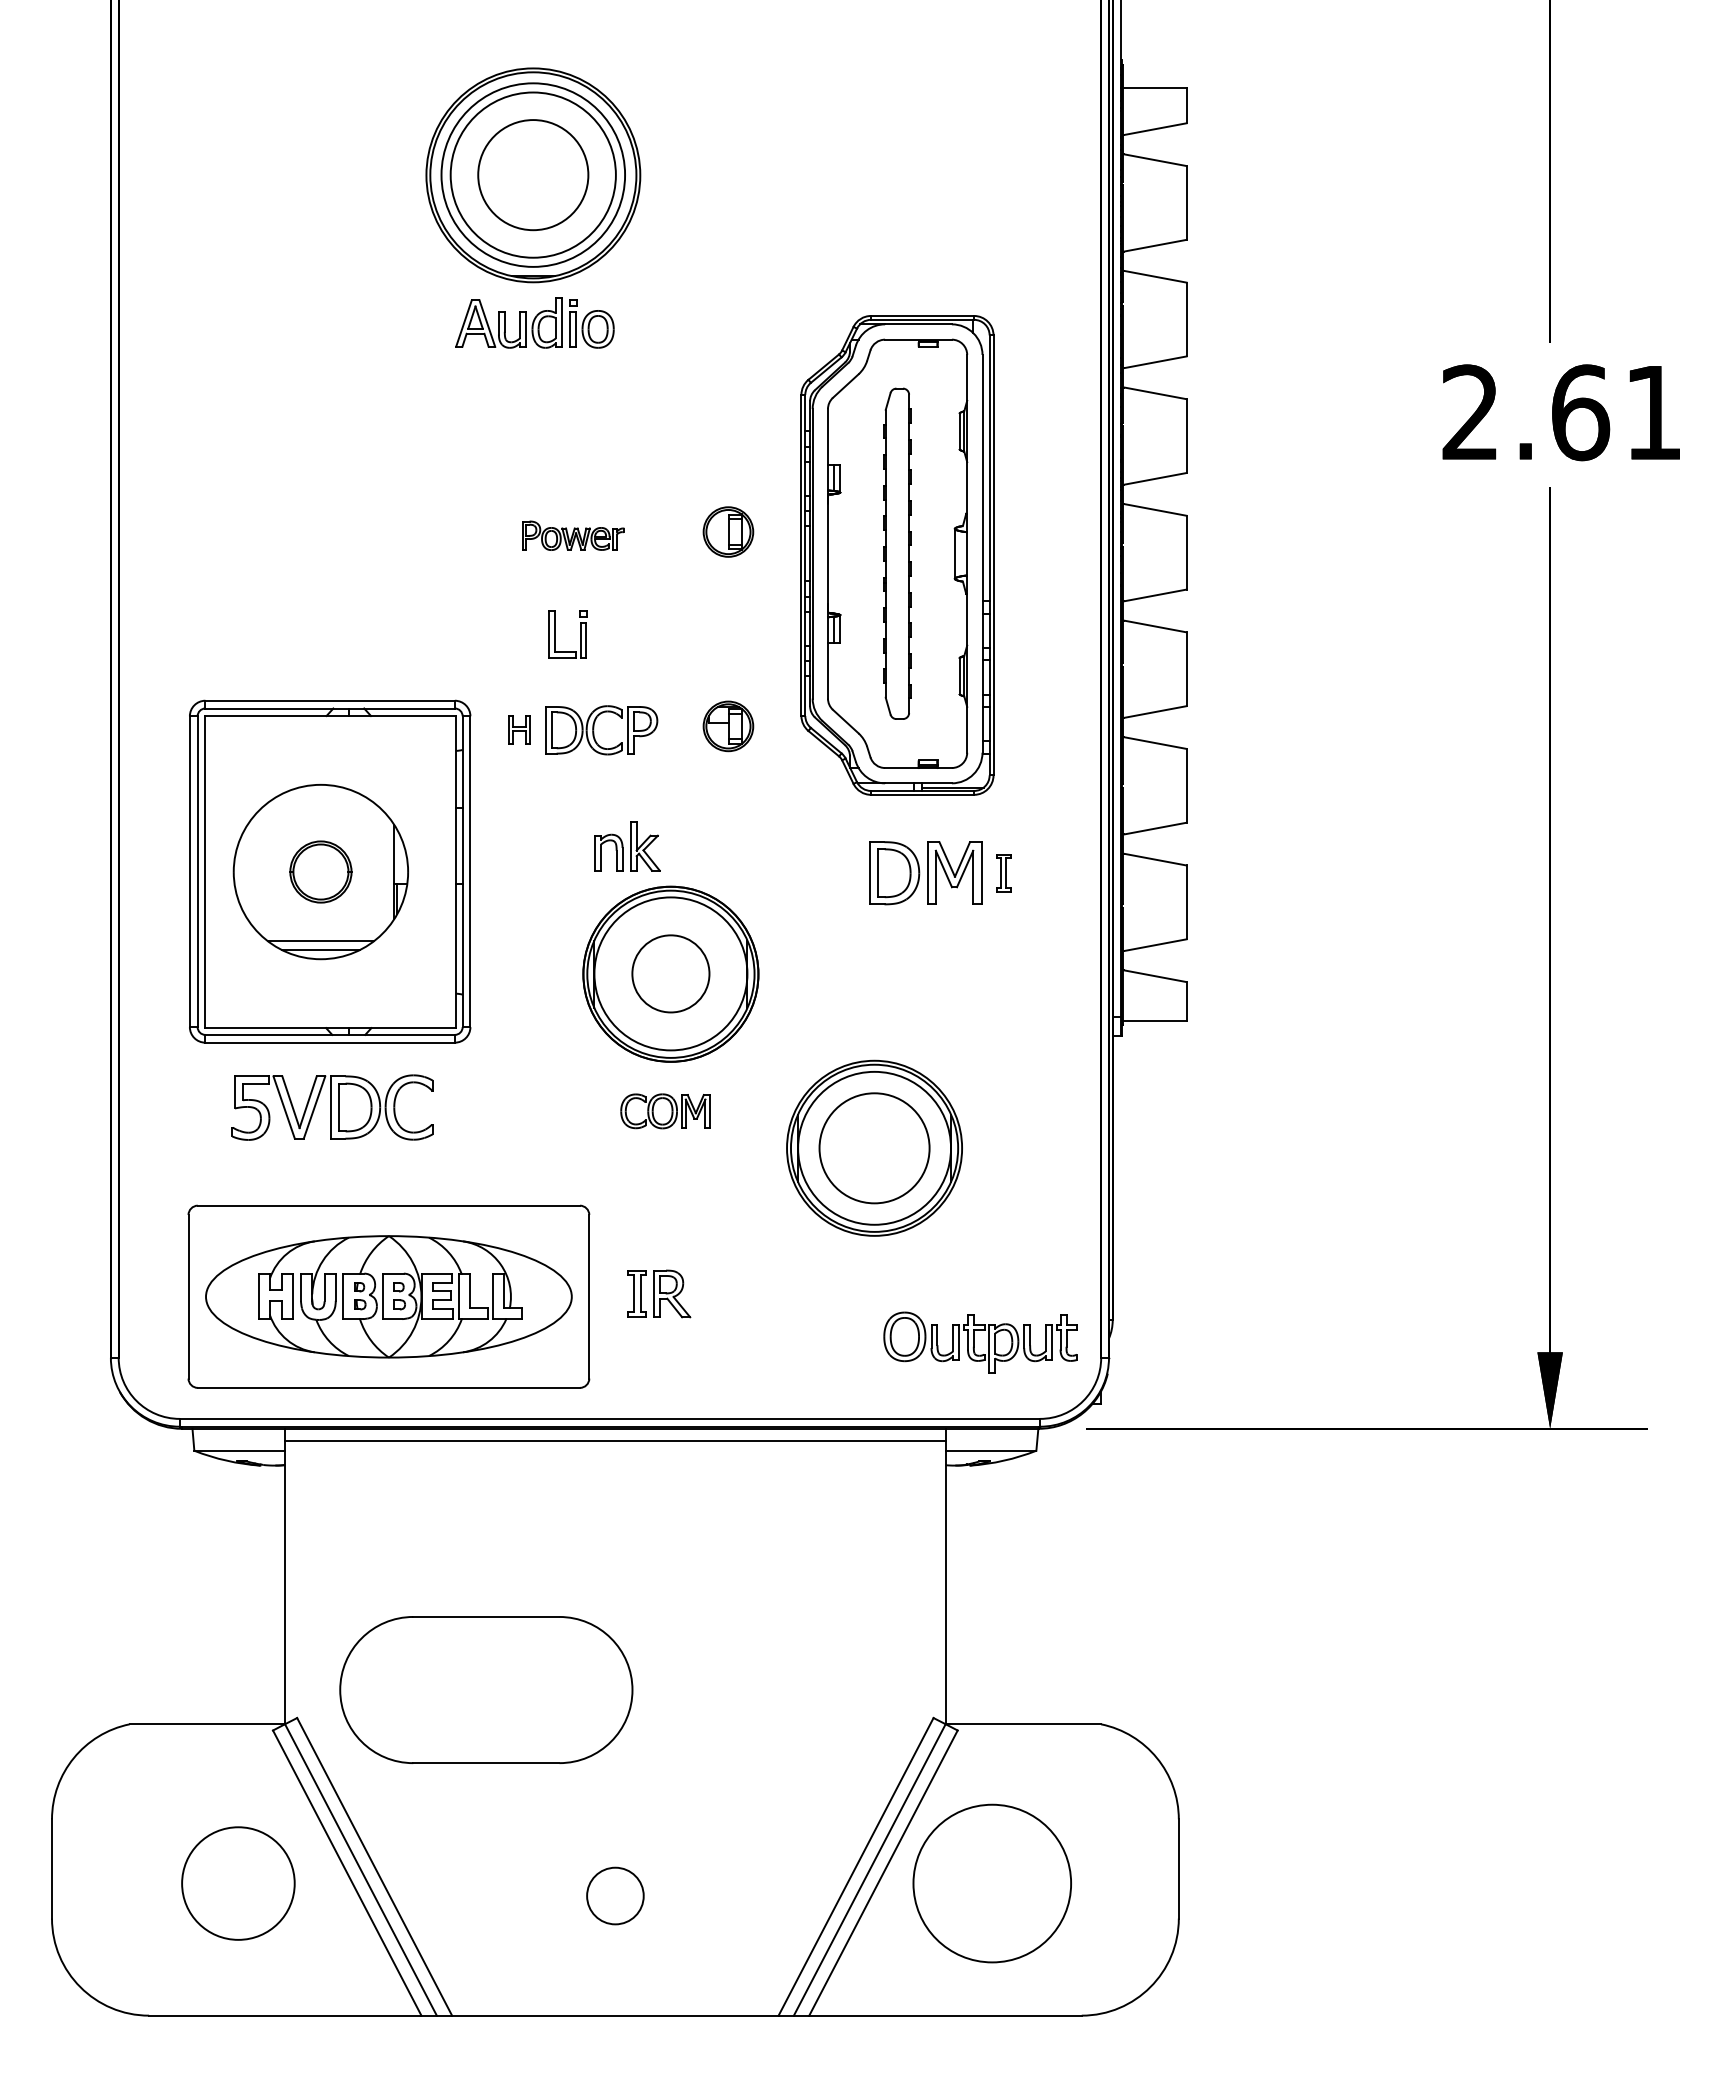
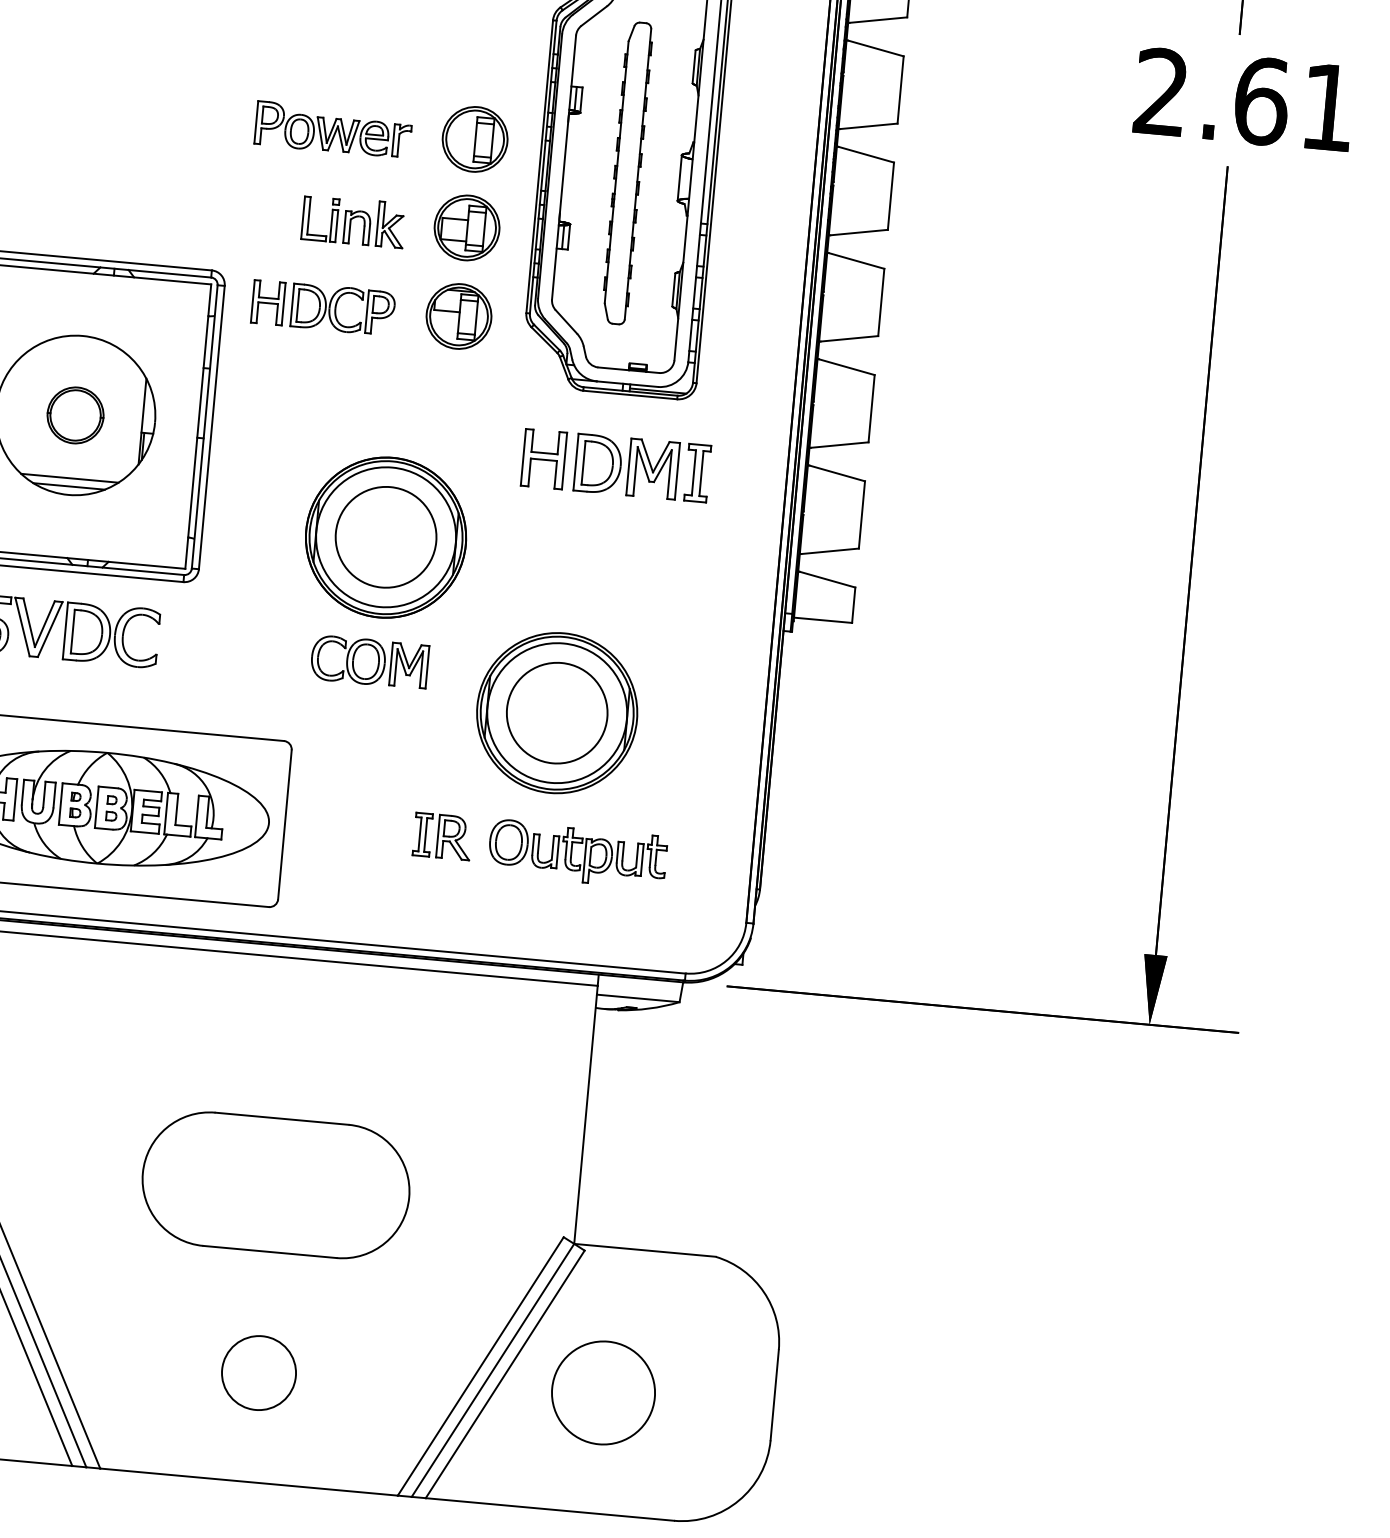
part: (728, 531) -> (475, 138), size x1.43
part: (573, 535) -> (333, 129), size x1.67
part: (728, 628) -> (467, 227), added
part: (728, 726) -> (459, 316), size x1.43
part: (519, 730) -> (268, 302), size x1.67
part: (627, 846) -> (374, 223), moved
part: (834, 872) -> (543, 458), added
part: (1003, 872) -> (697, 472), size x1.67
circle: (670, 973) -> (385, 536), size x1.43
part: (665, 1111) -> (369, 662), size x1.43
part: (659, 1293) -> (443, 836), moved
part: (980, 1342) -> (577, 853), moved
part: (486, 1689) -> (276, 1184), moved
circle: (992, 1883) -> (603, 1392), size x0.71
circle: (614, 1895) -> (258, 1372), size x1.43

